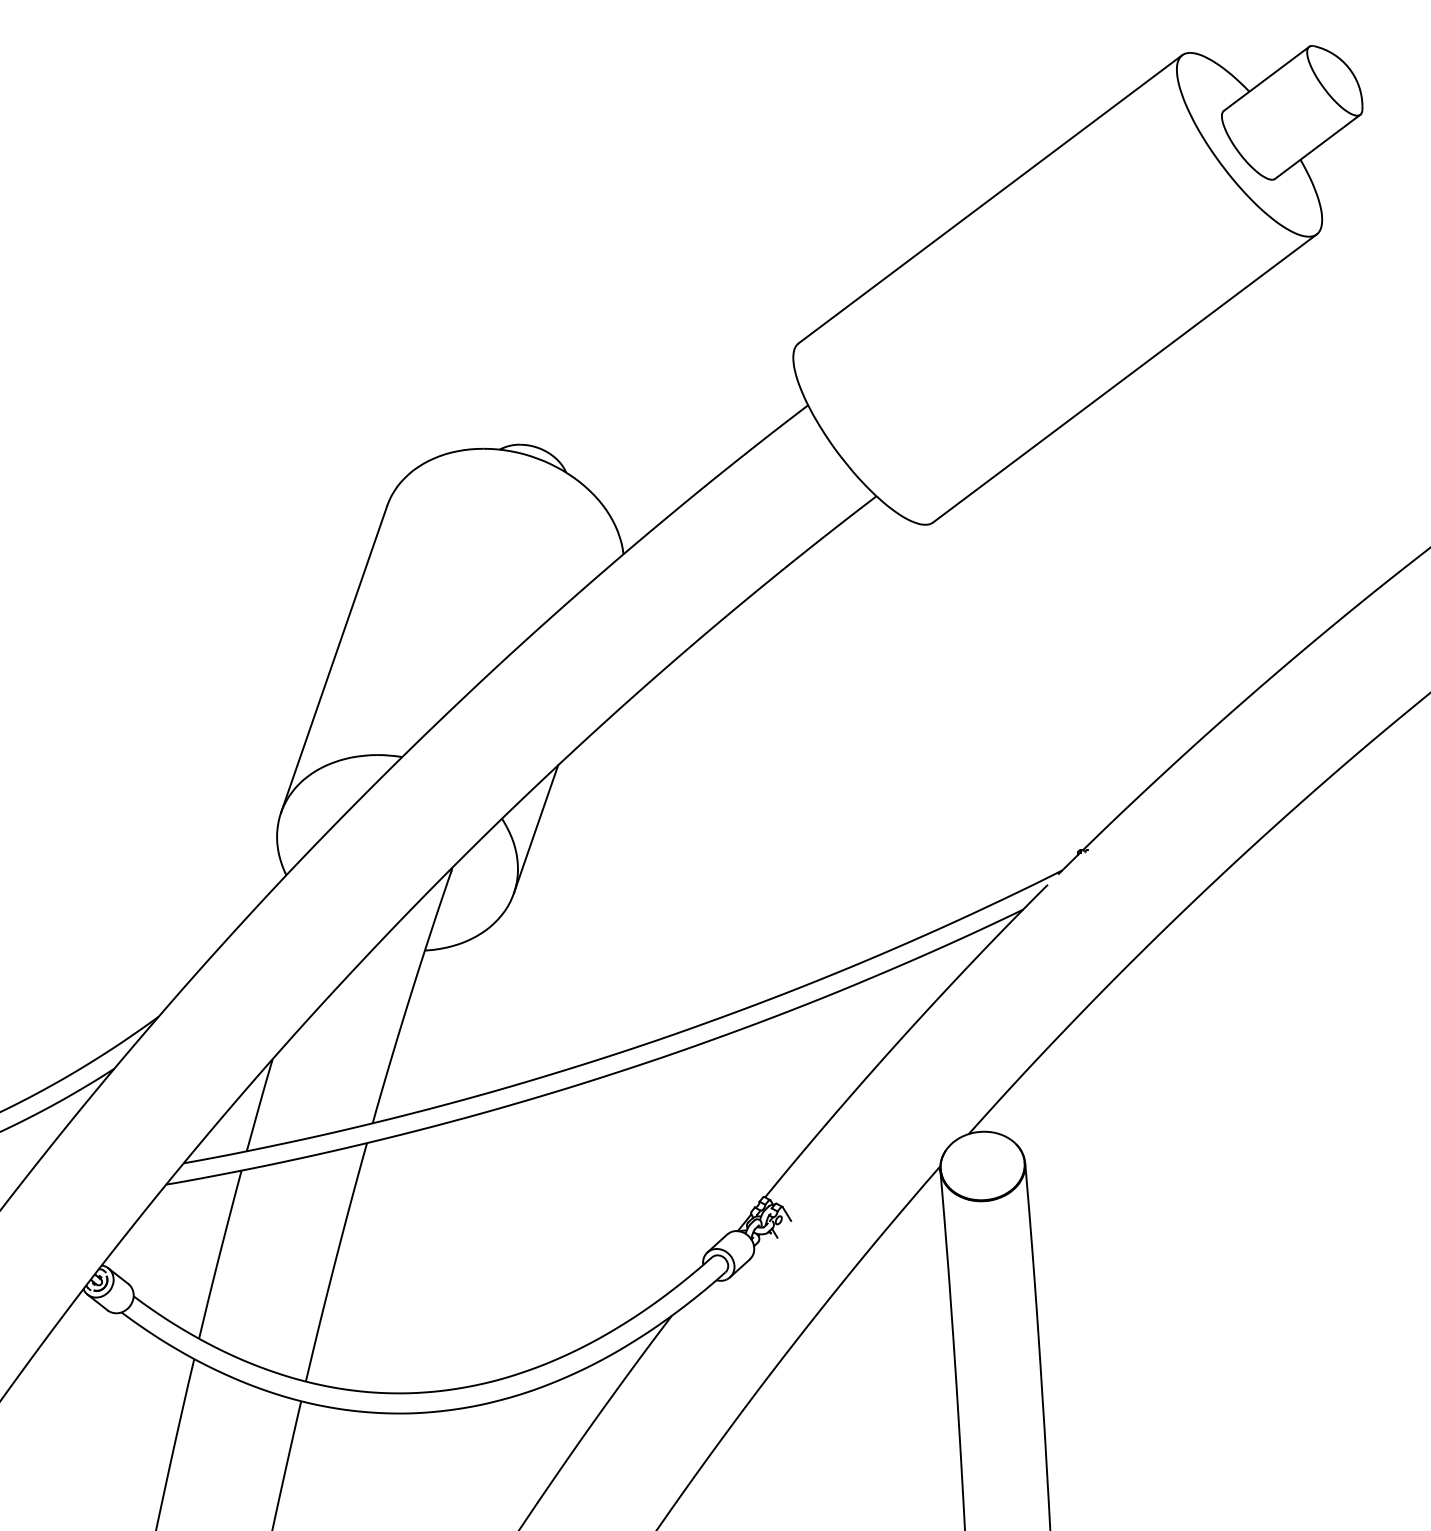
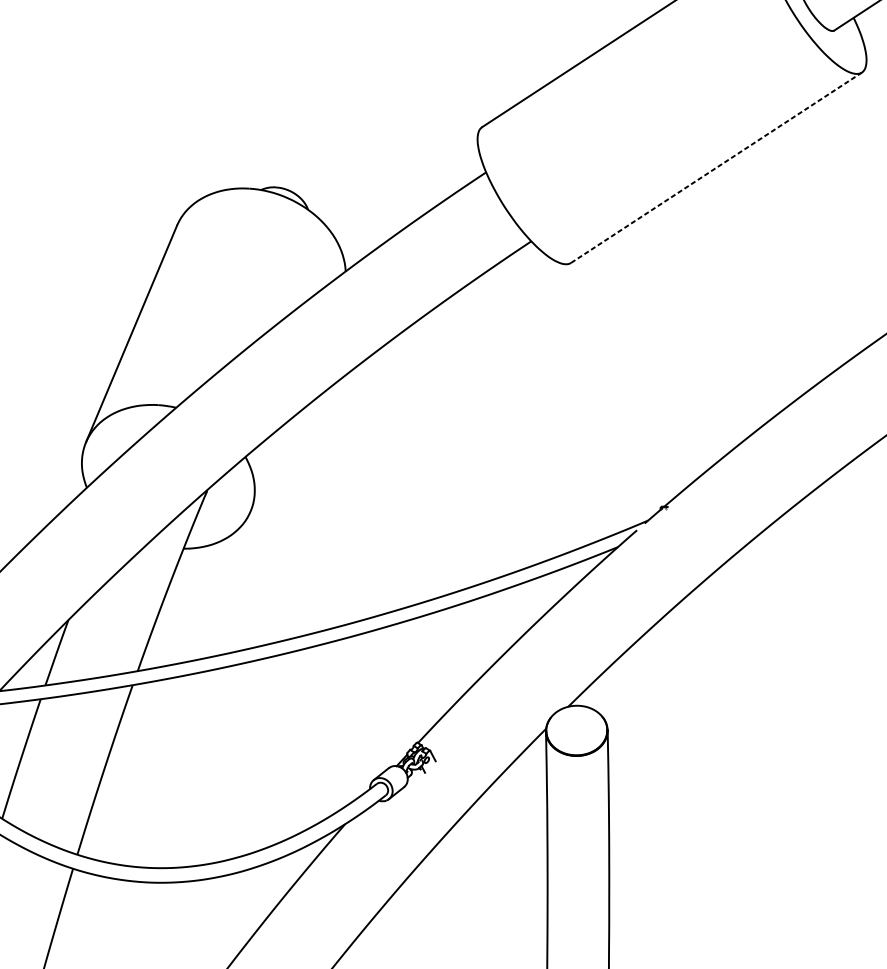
line: (1125, 378) -> (716, 167), solid -> dashed
line: (535, 829) -> (269, 466), removed

